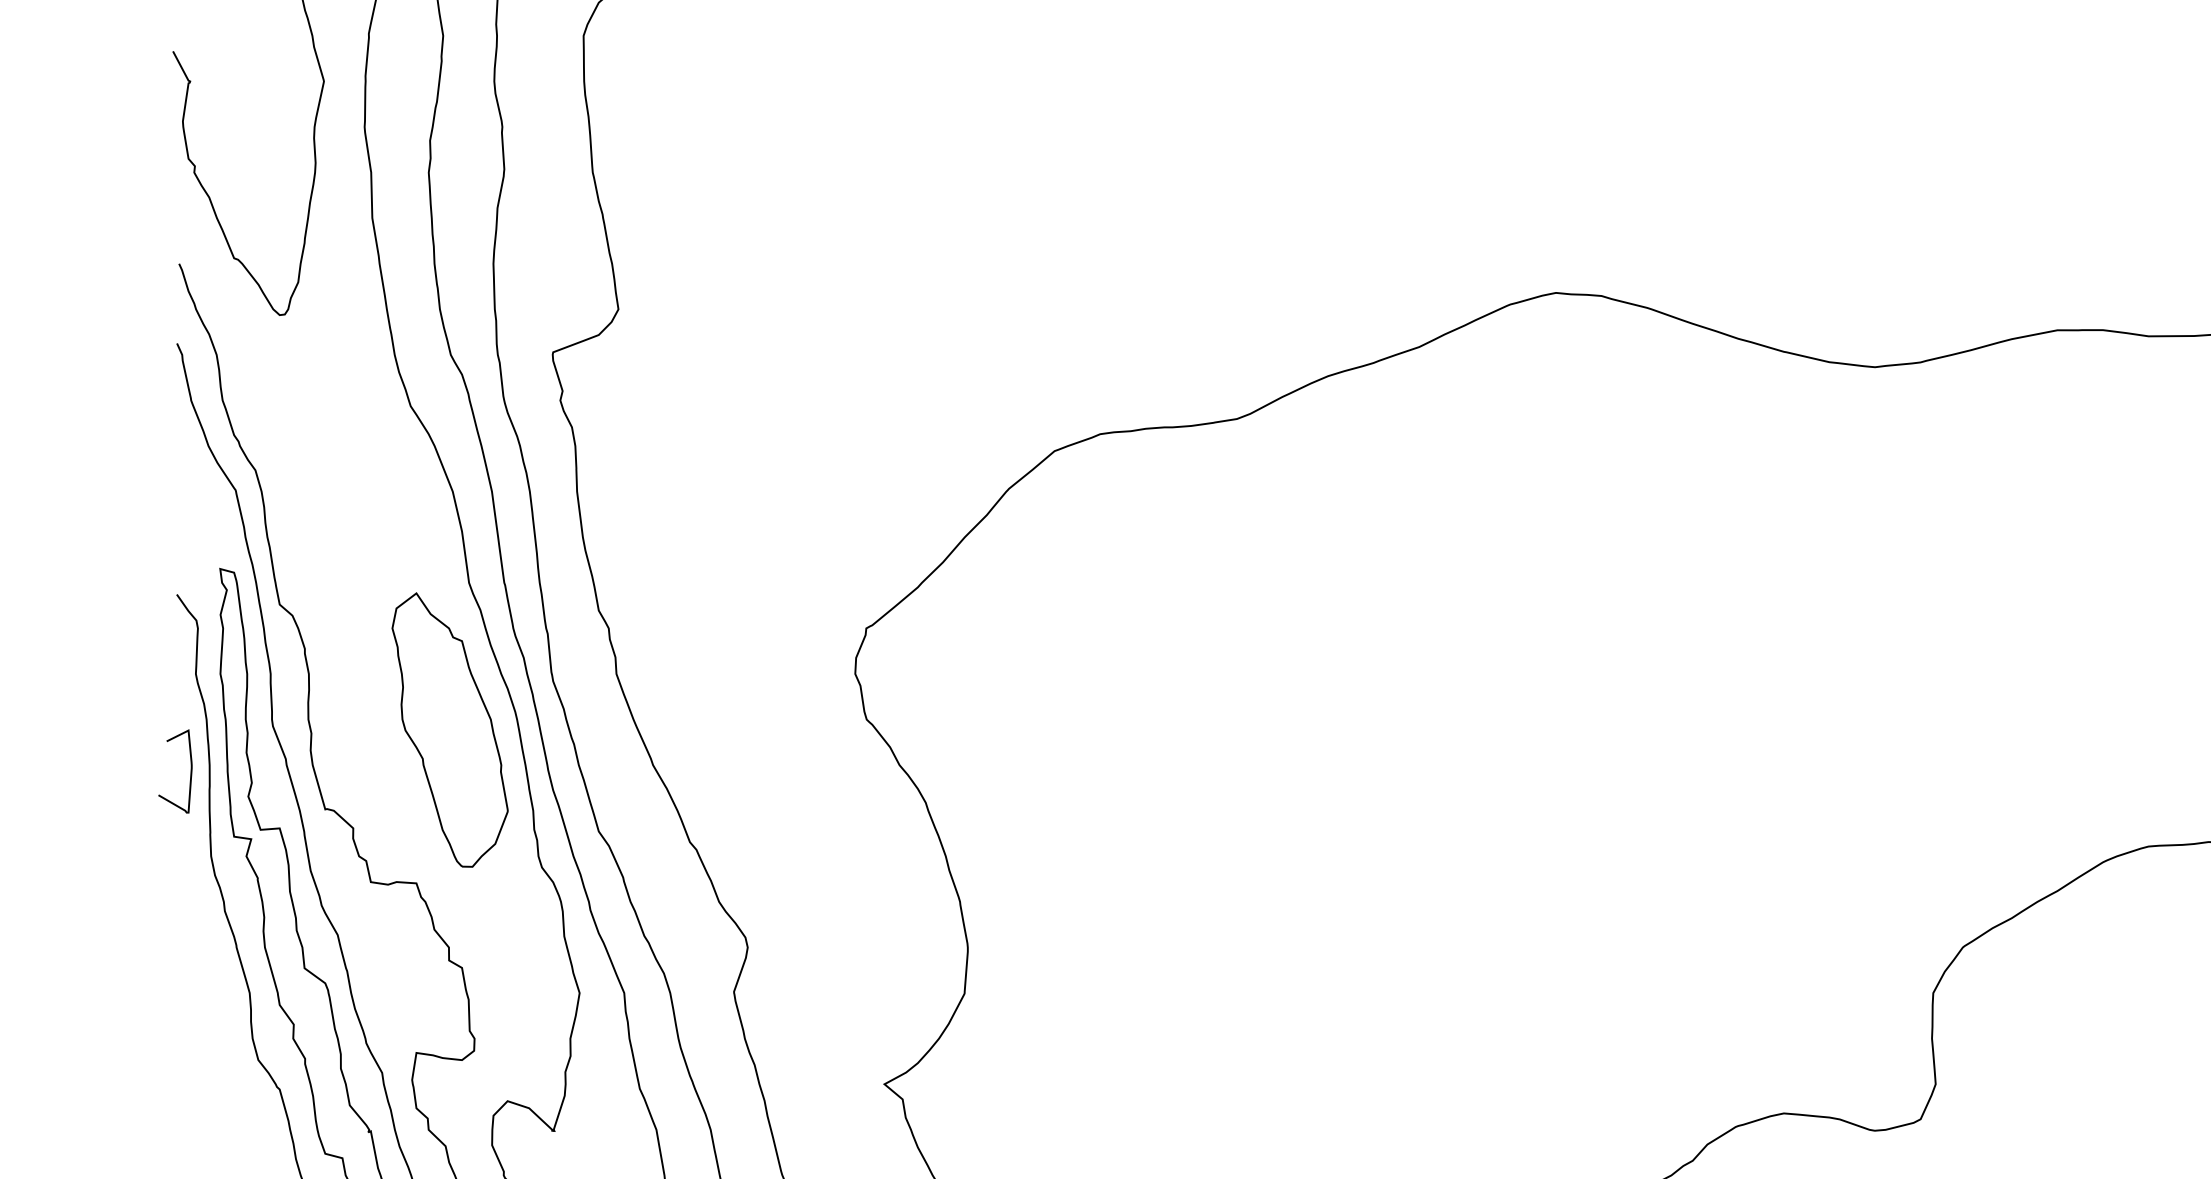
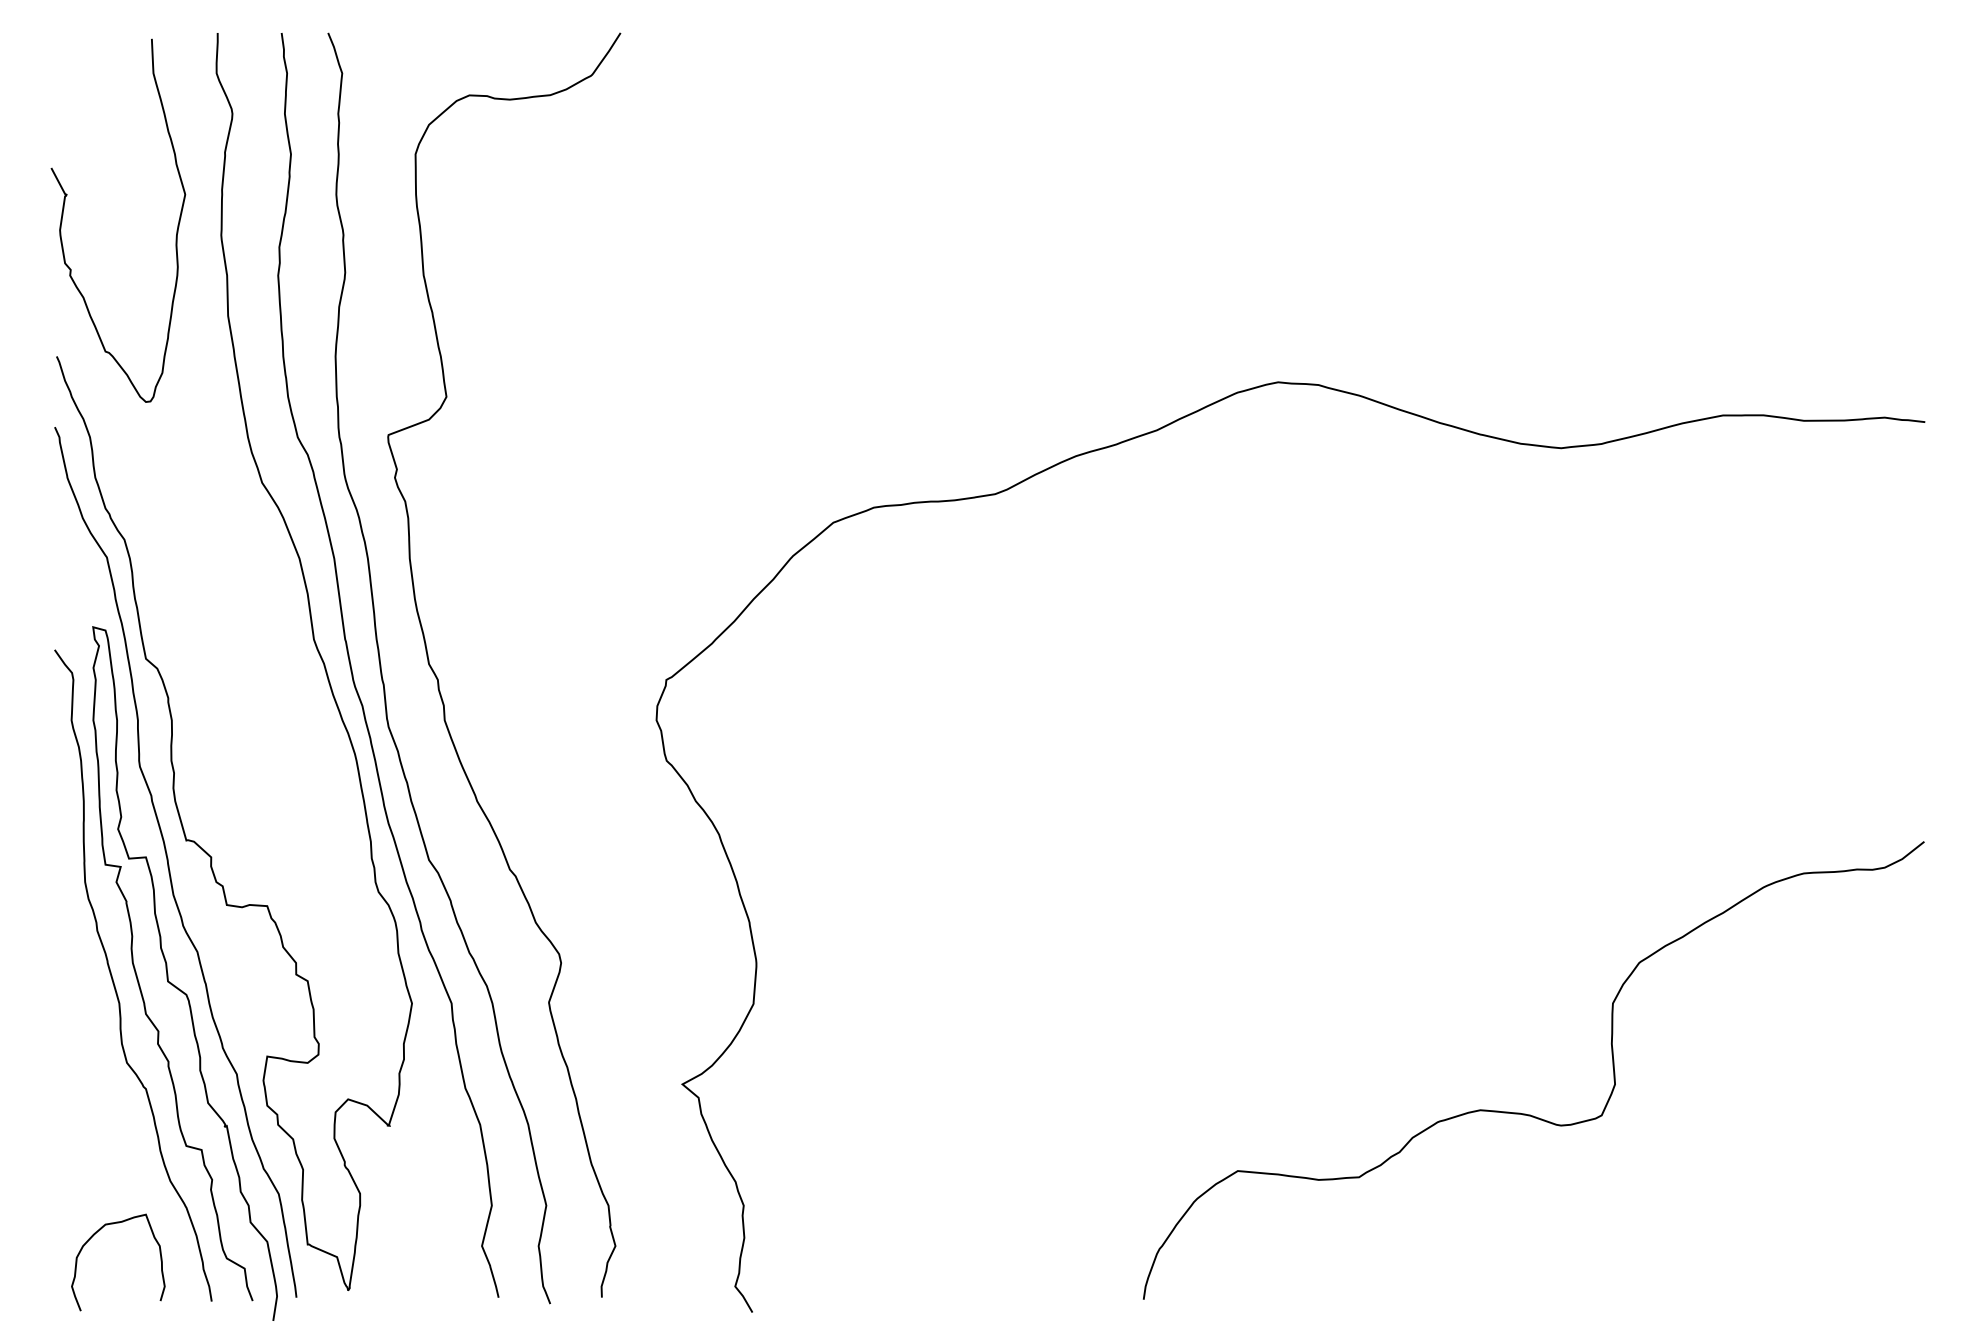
part: (450, 729) -> (297, 769), removed
curve: (190, 771) -> (66, 806), removed

